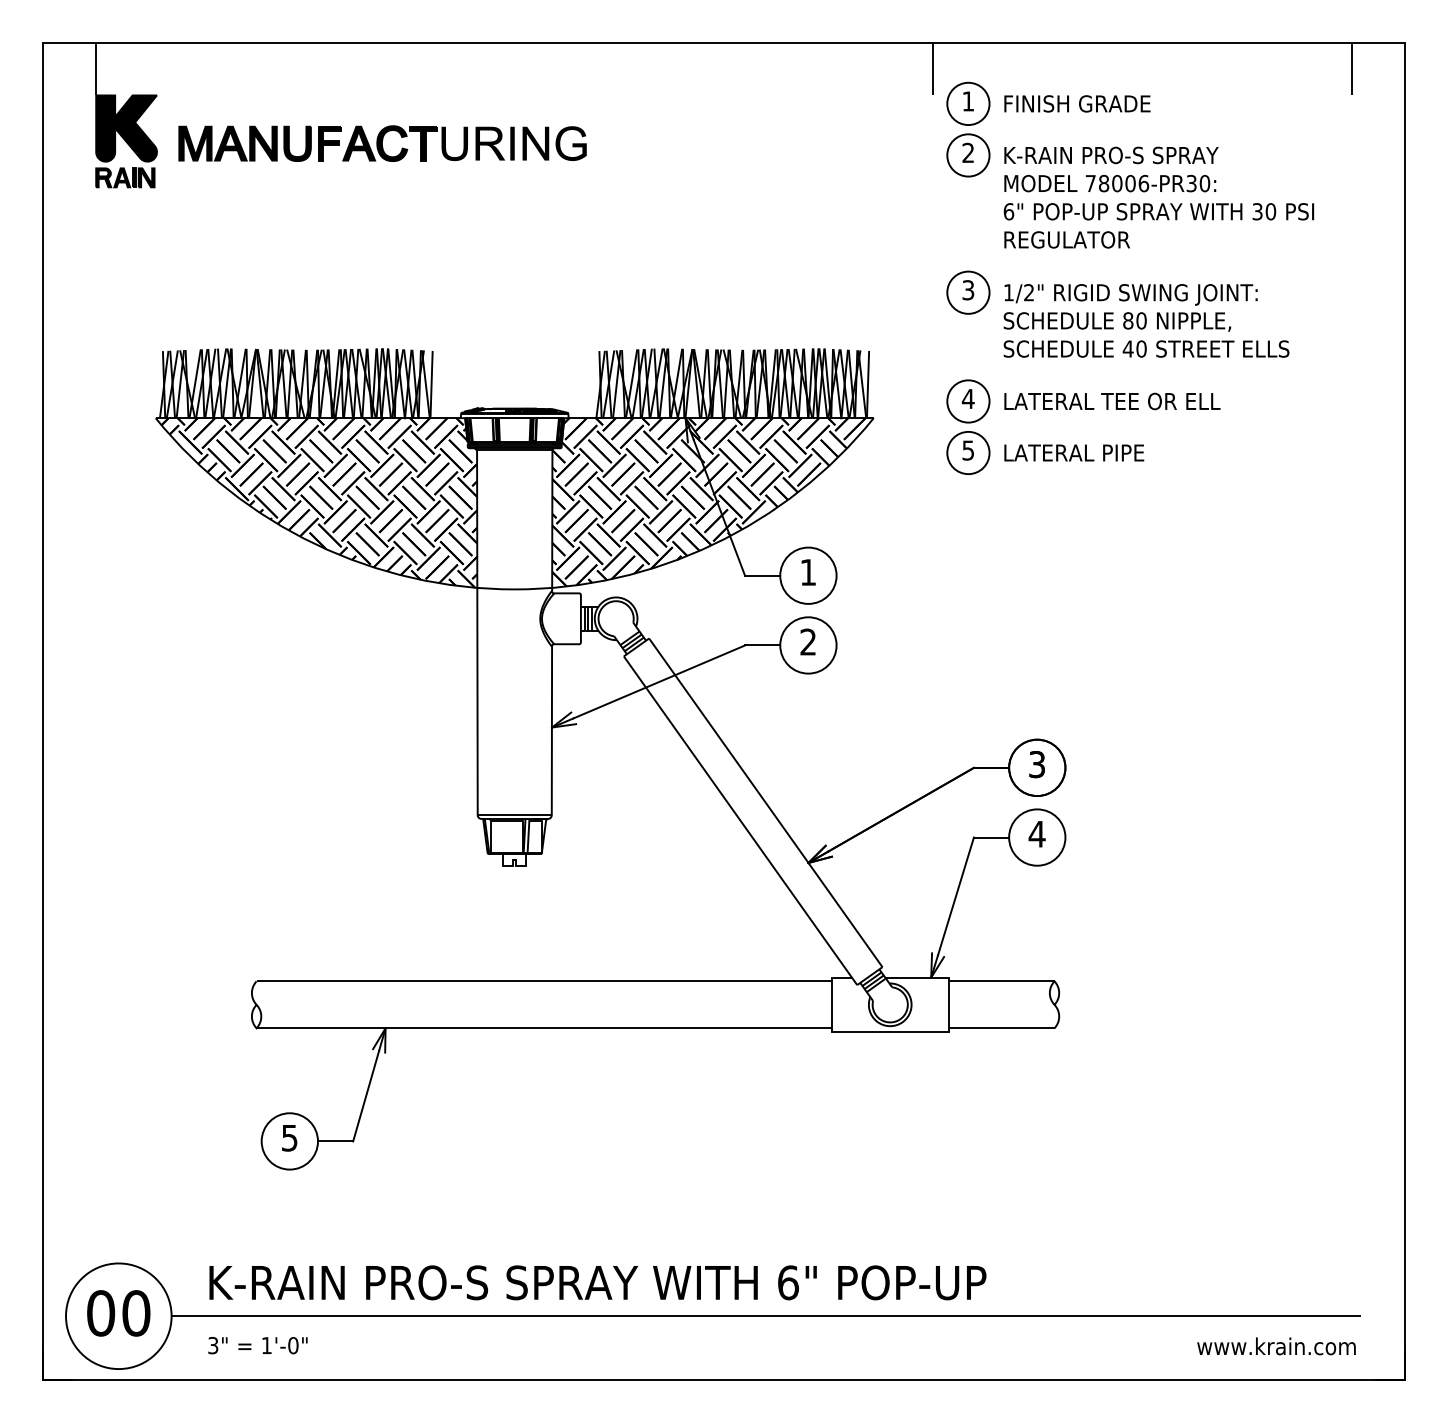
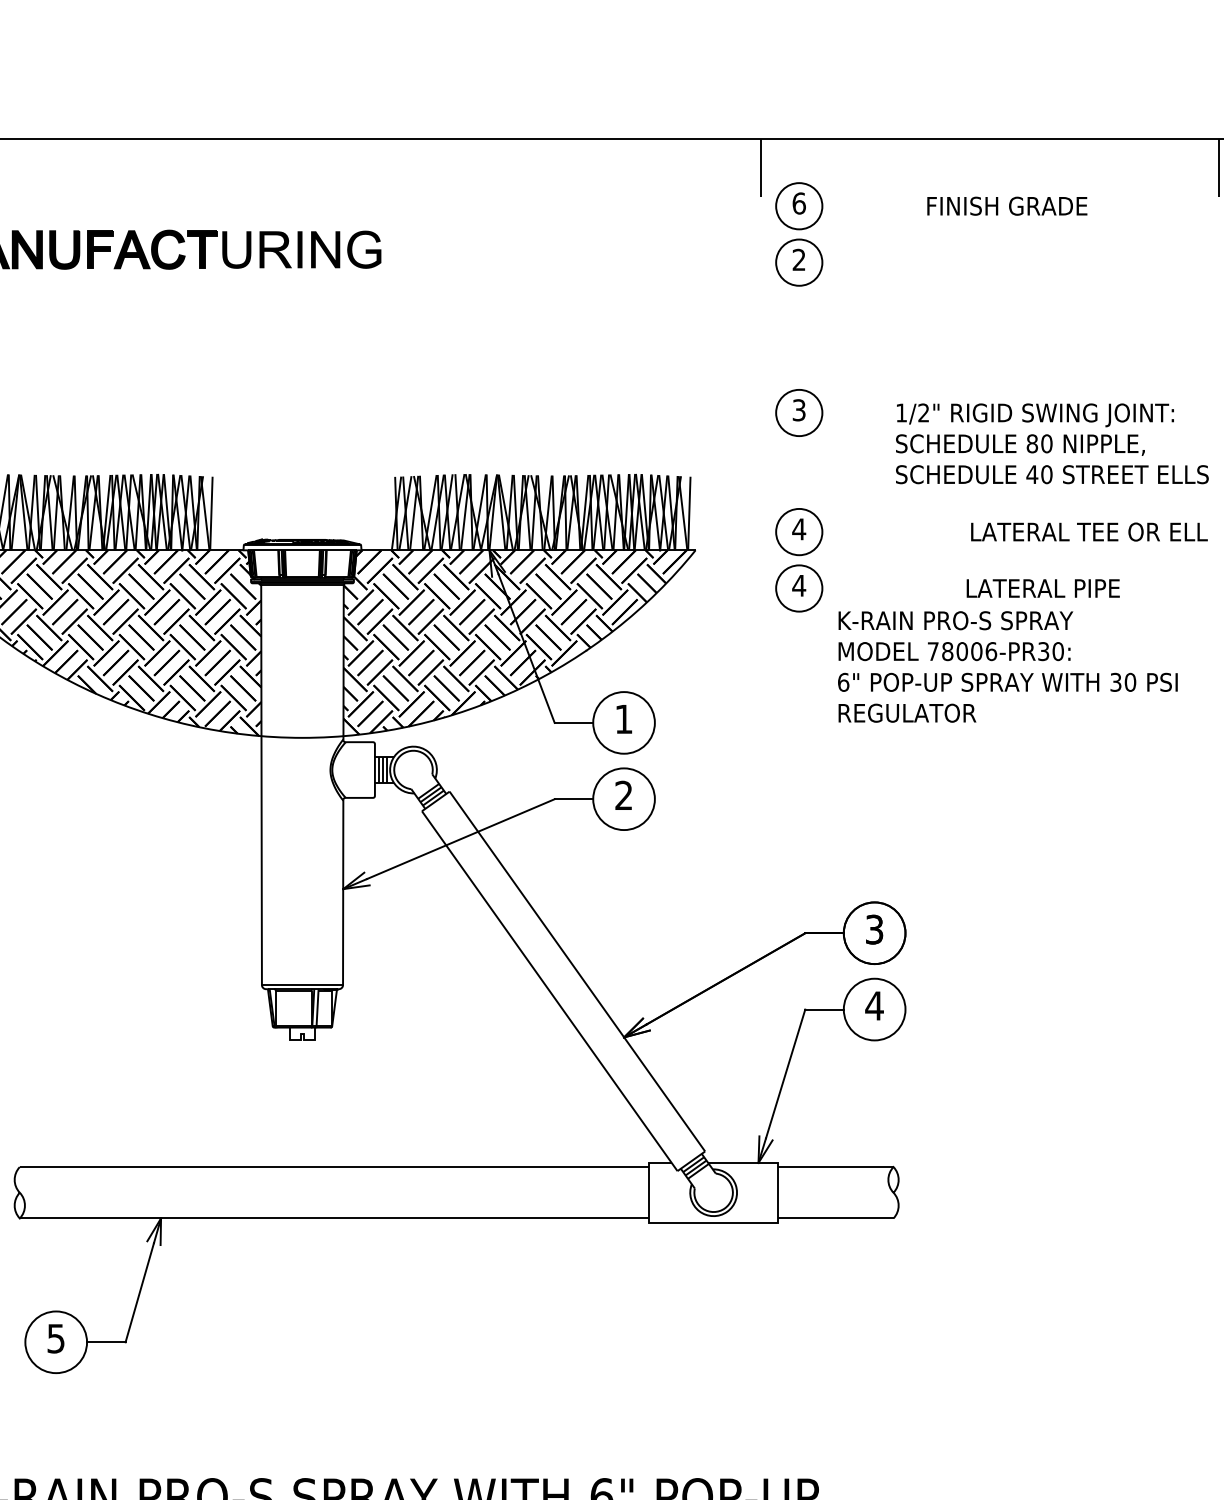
text: (968, 101) -> (799, 203), 1 -> 6
text: (1077, 103) -> (1007, 205), moved
text: (1158, 197) -> (1007, 666), moved
text: (1146, 320) -> (1052, 443), moved
text: (1112, 401) -> (1089, 532), moved
text: (967, 450) -> (798, 585), 5 -> 4
text: (1074, 452) -> (1043, 587), moved

